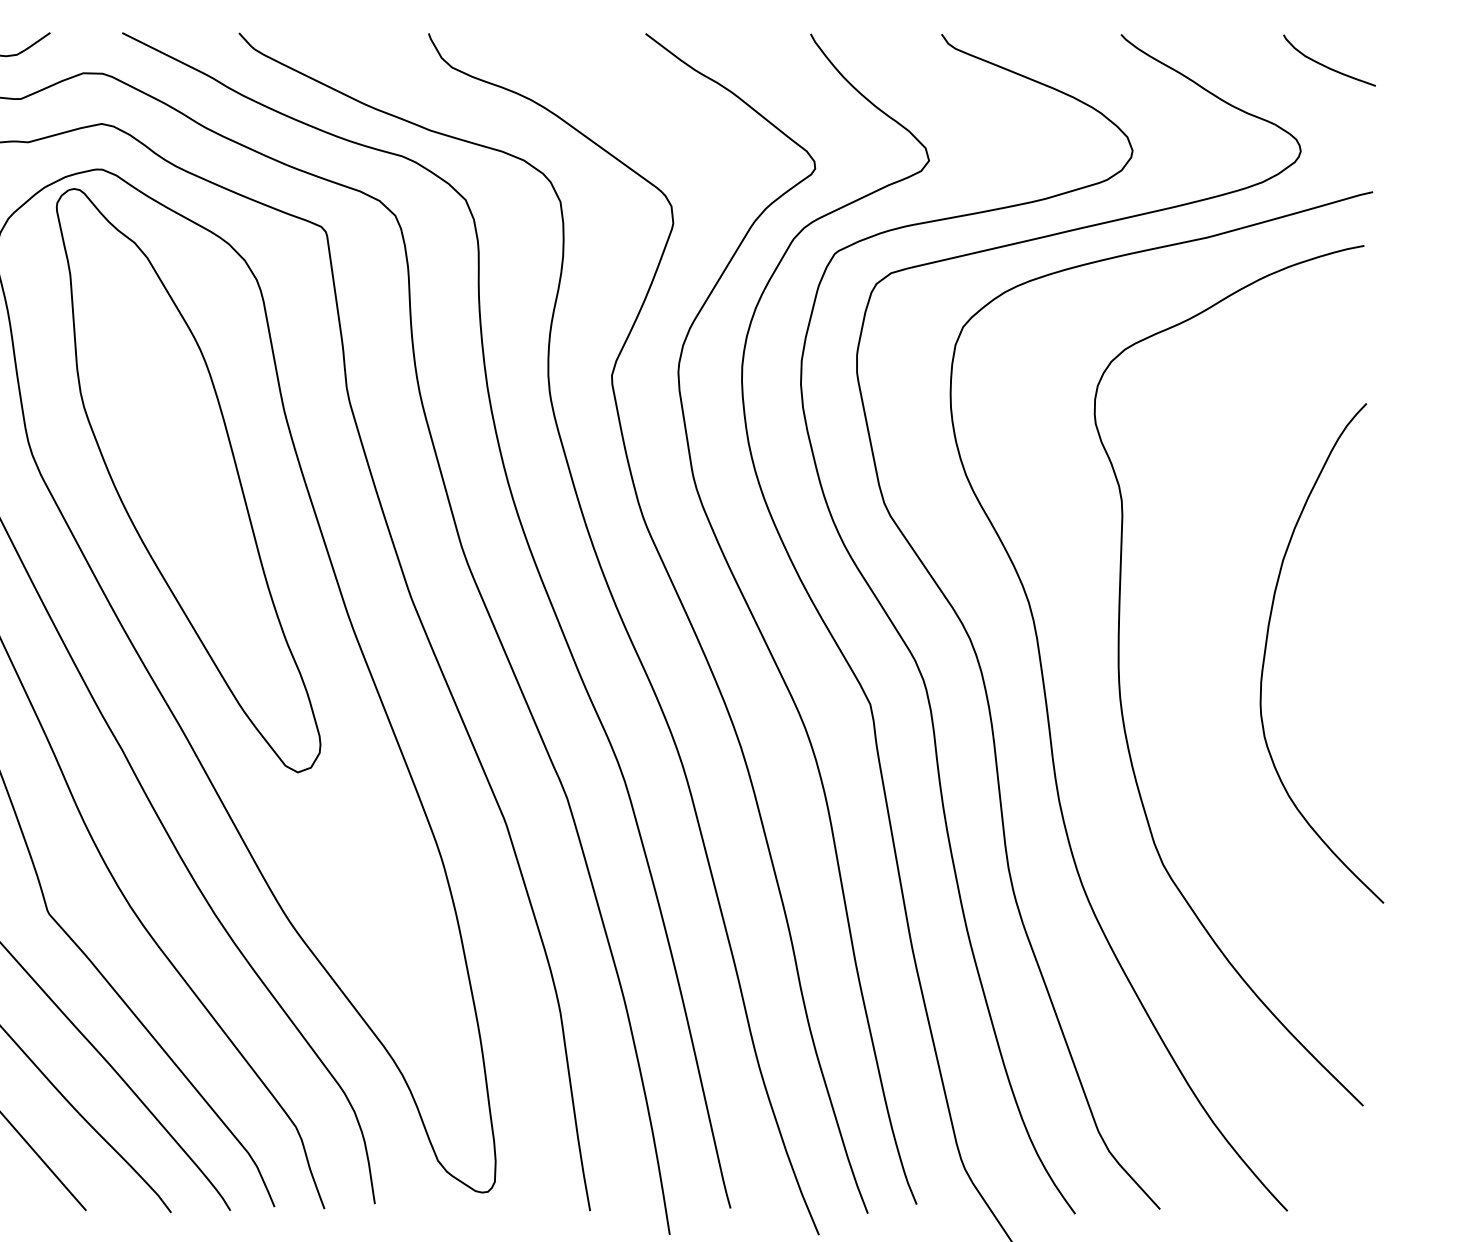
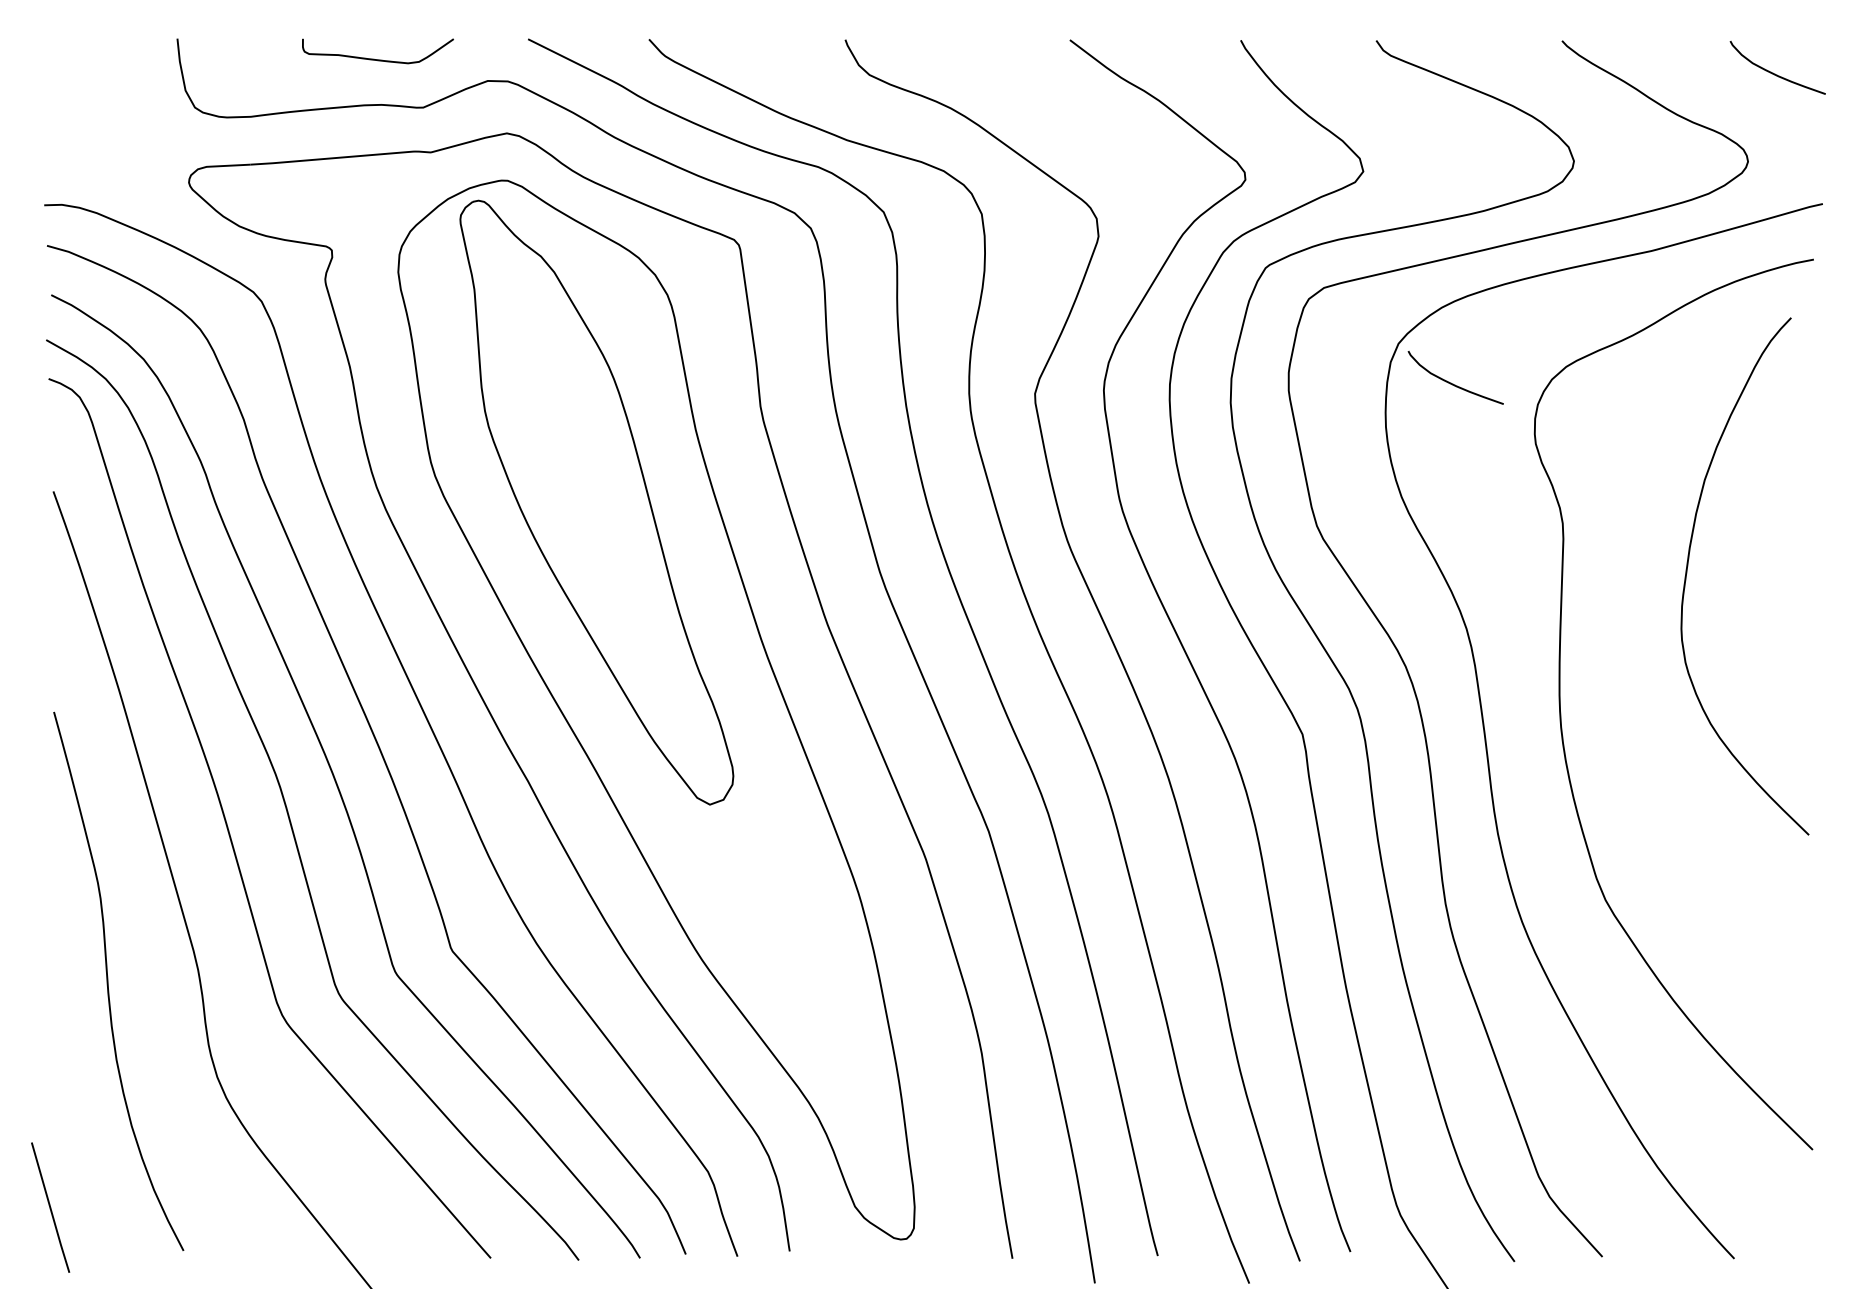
curve: (1016, 365) -> (1453, 383), added
curve: (1267, 643) -> (1688, 566), moved

